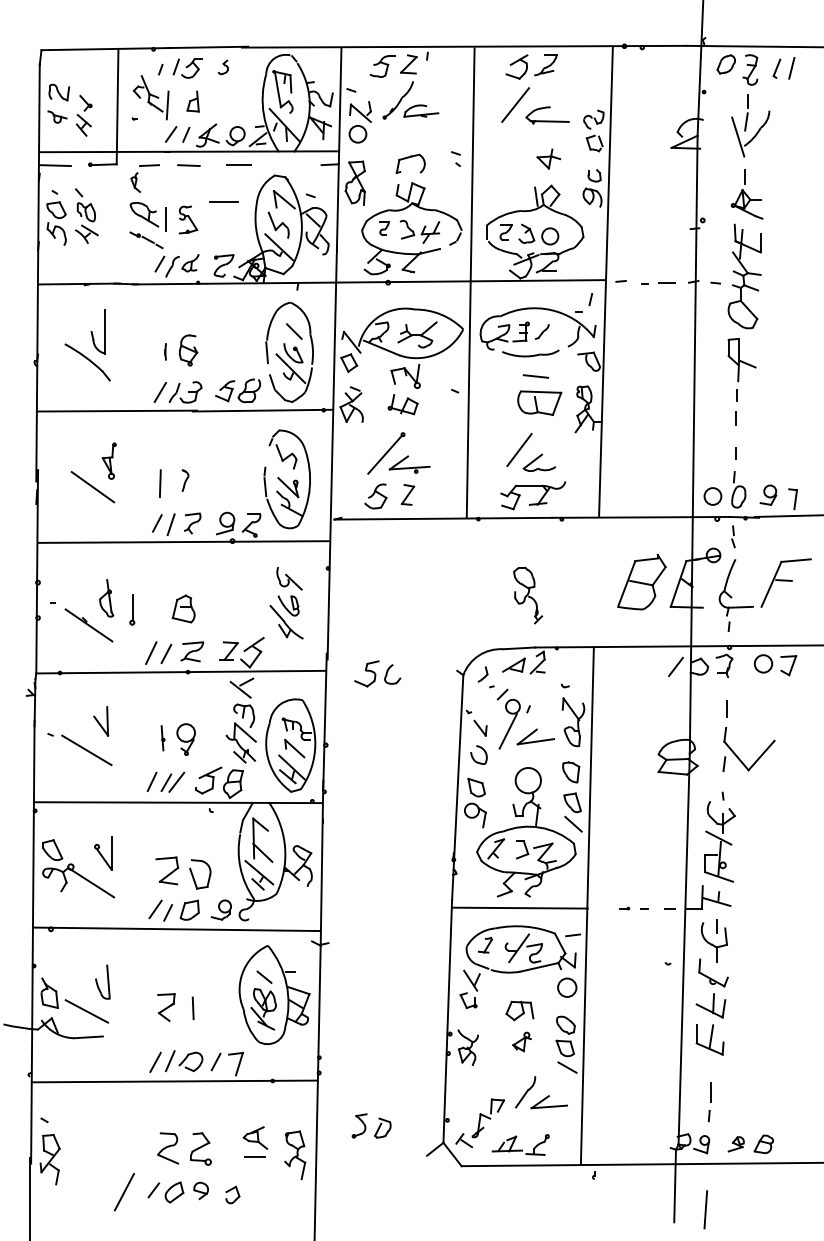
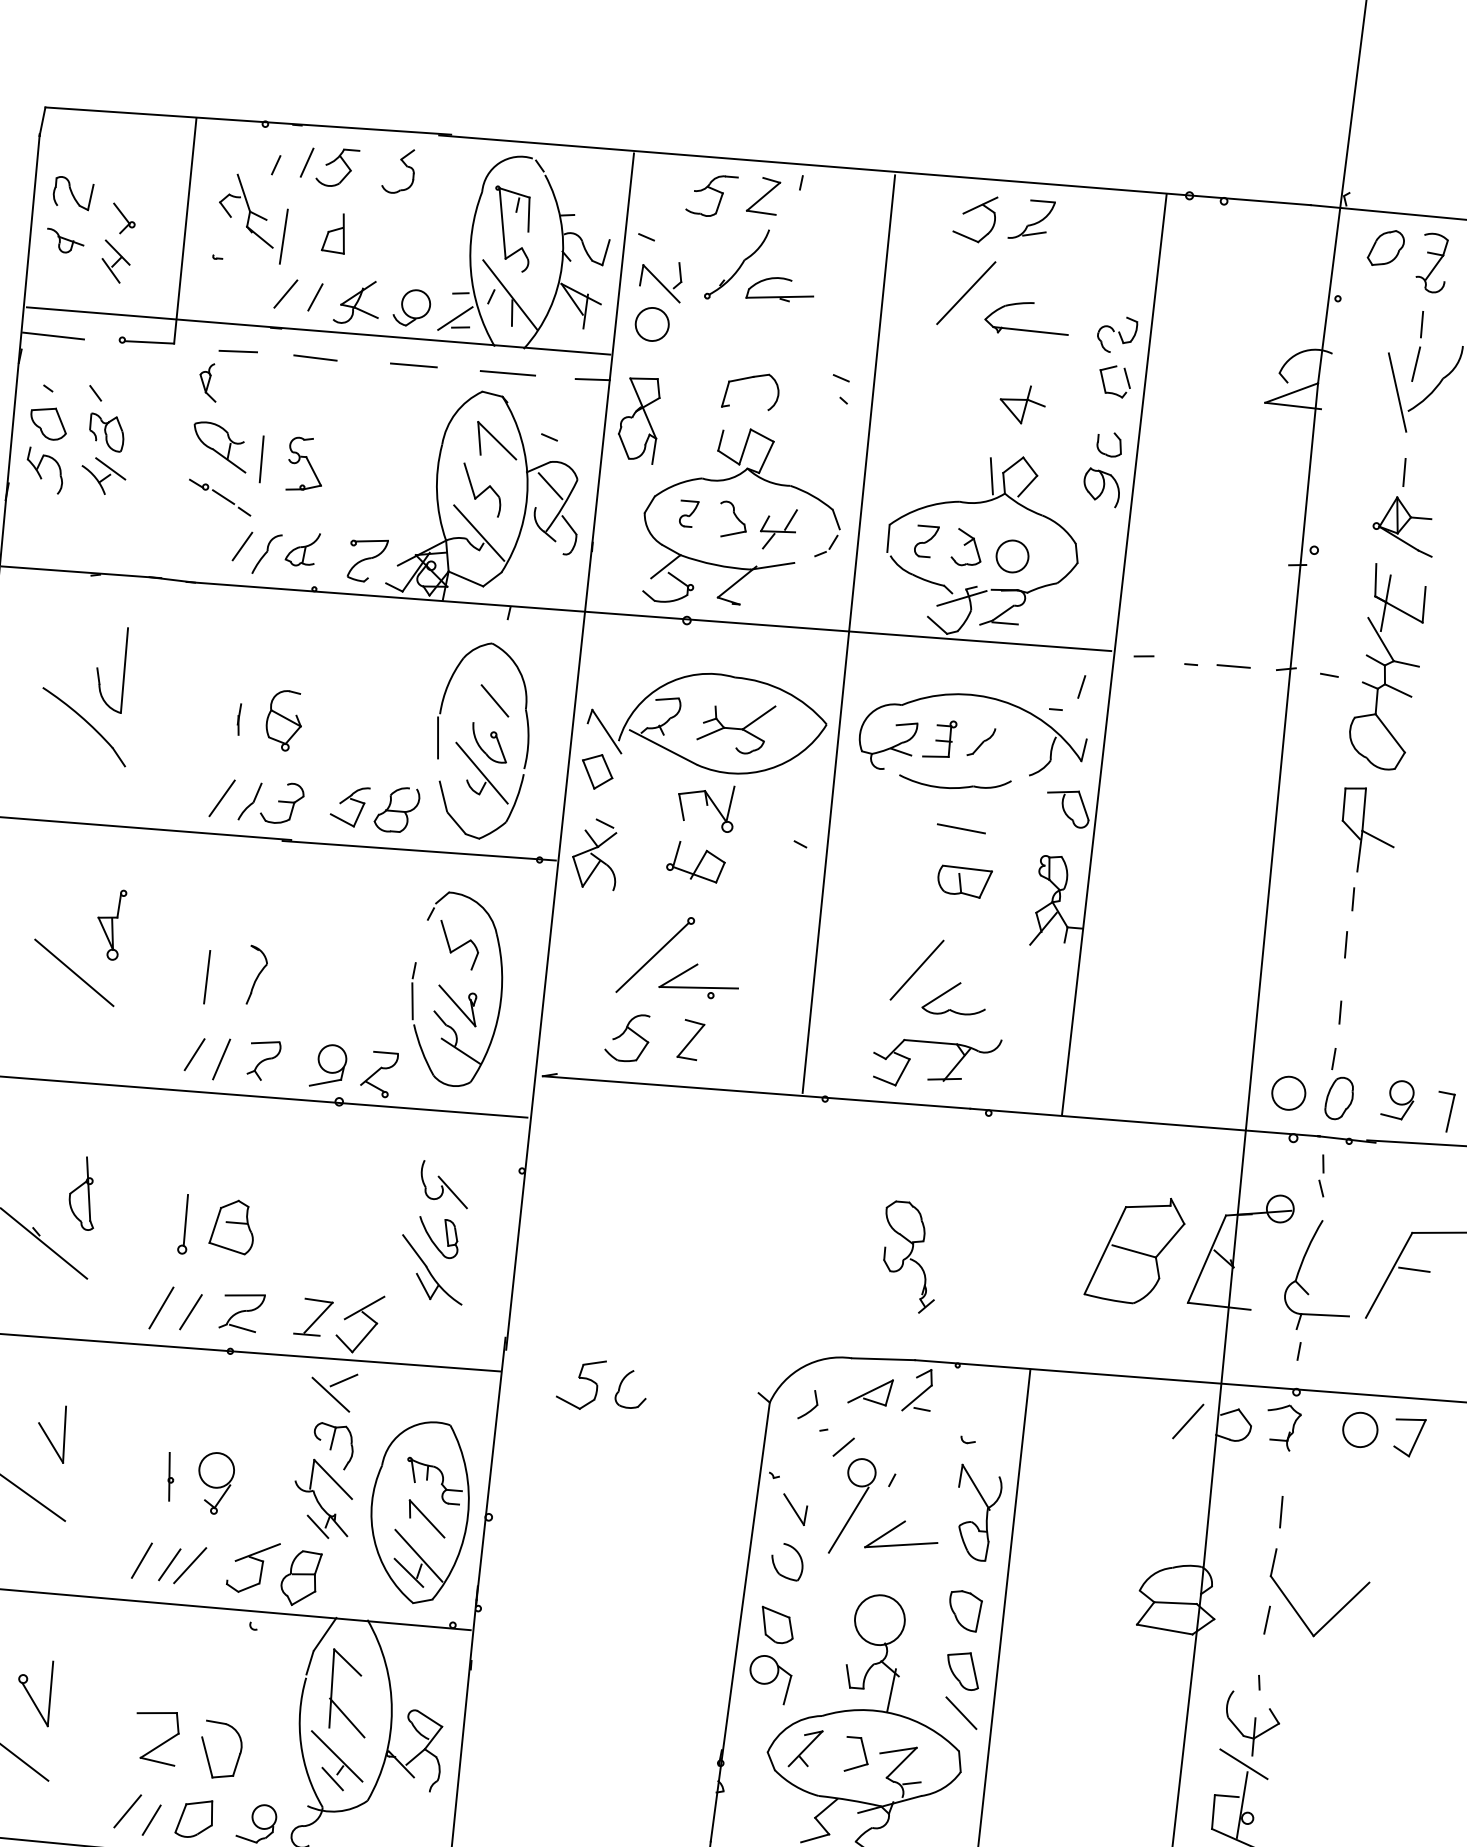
part: (222, 67) -> (397, 171), size x1.67
line: (223, 201) -> (507, 371), moved
part: (539, 403) -> (963, 882), size x0.62
part: (185, 480) -> (256, 975), size x1.43
part: (132, 609) -> (184, 1223), moved

